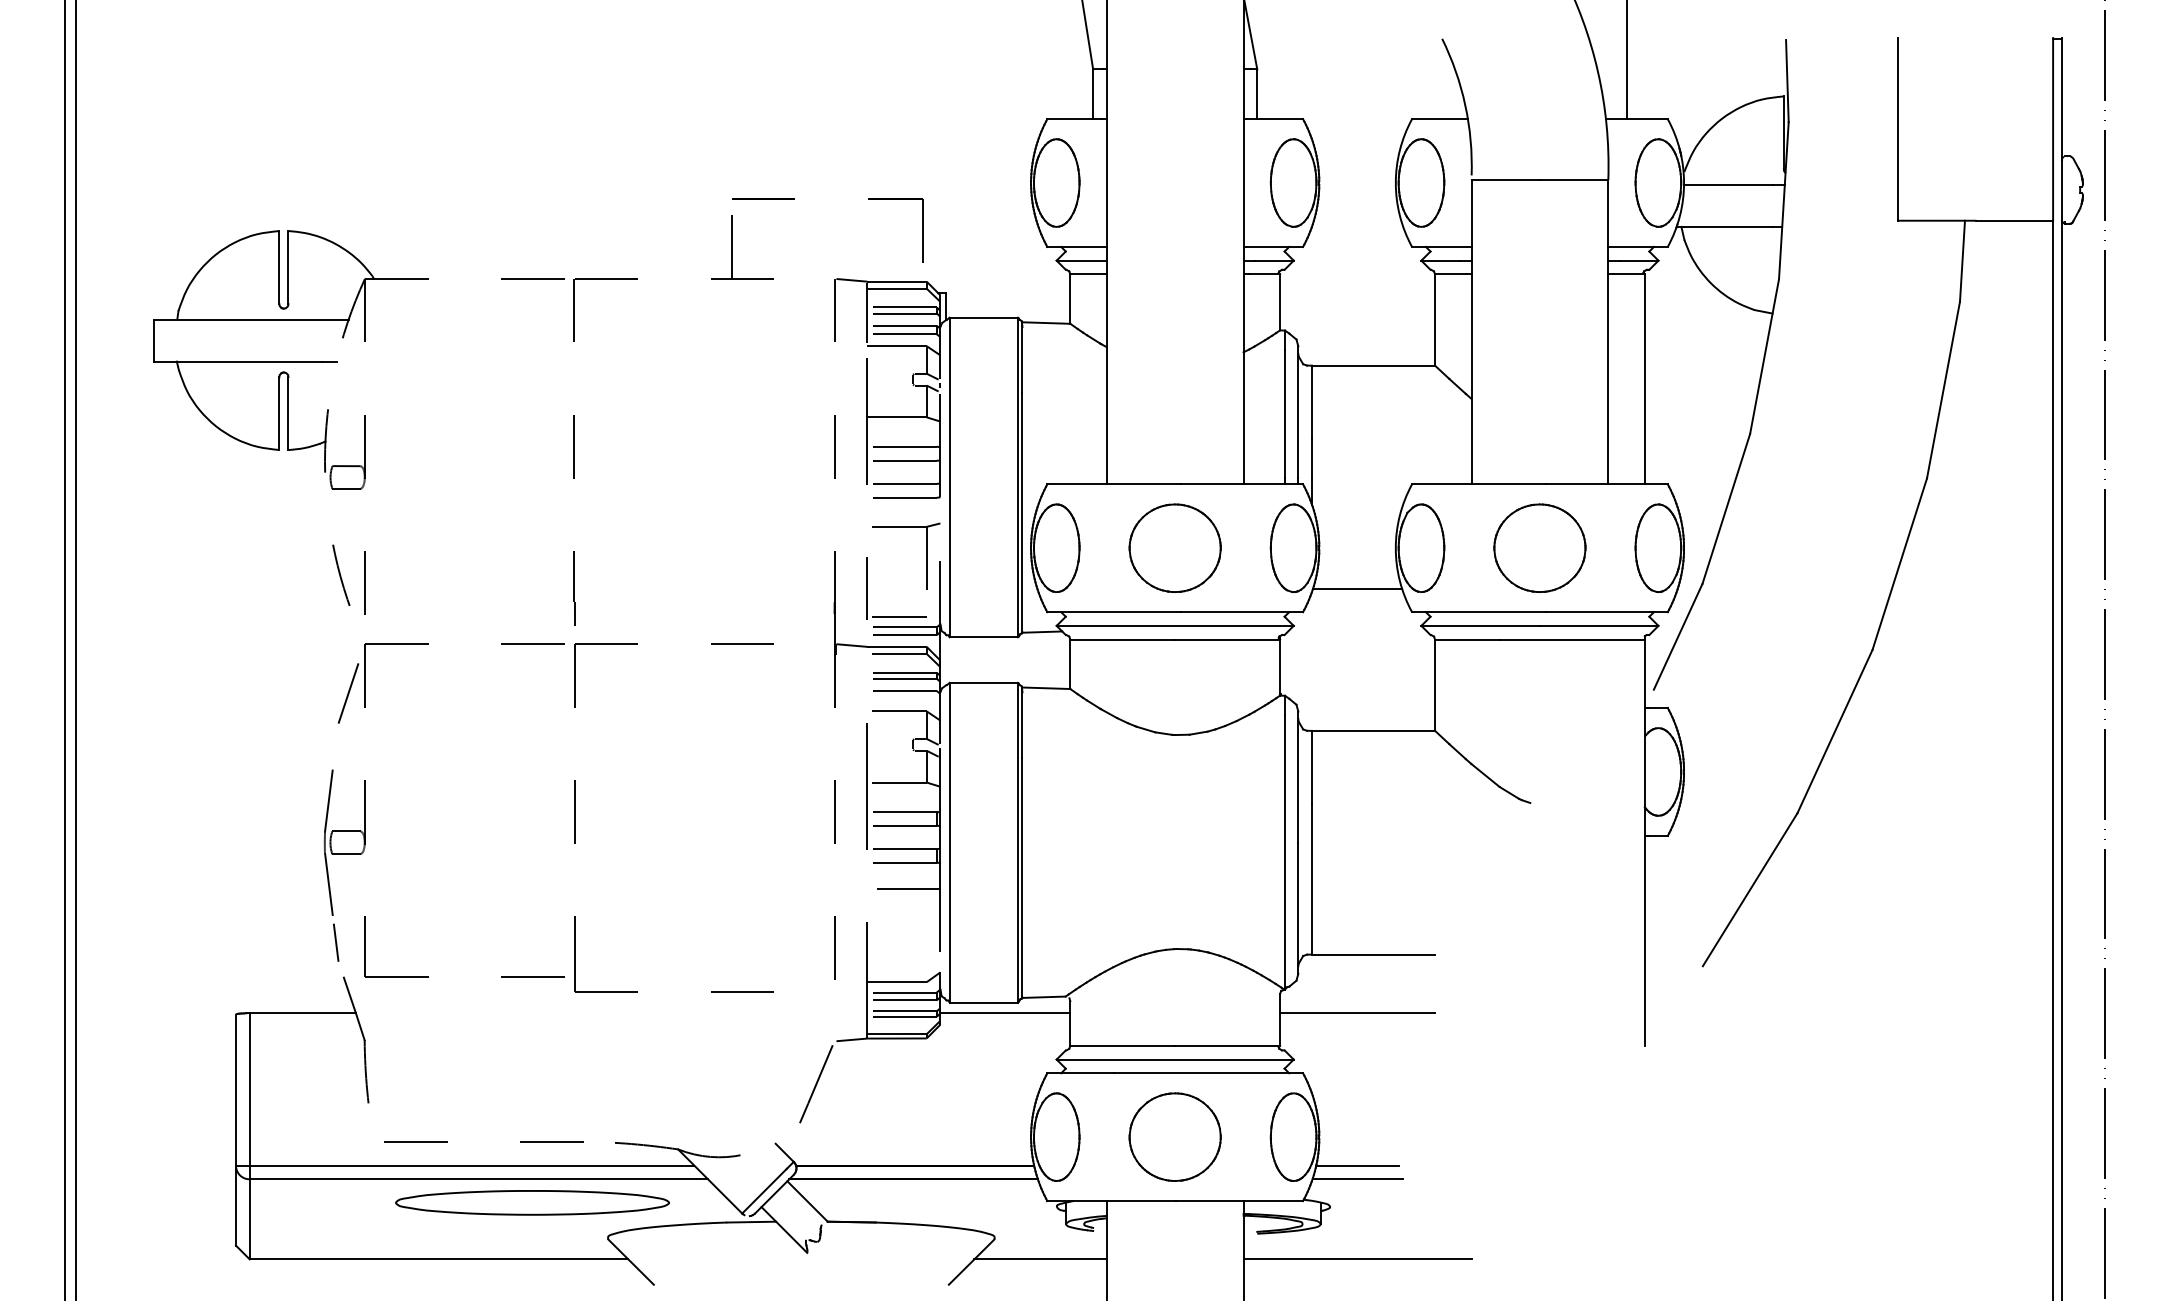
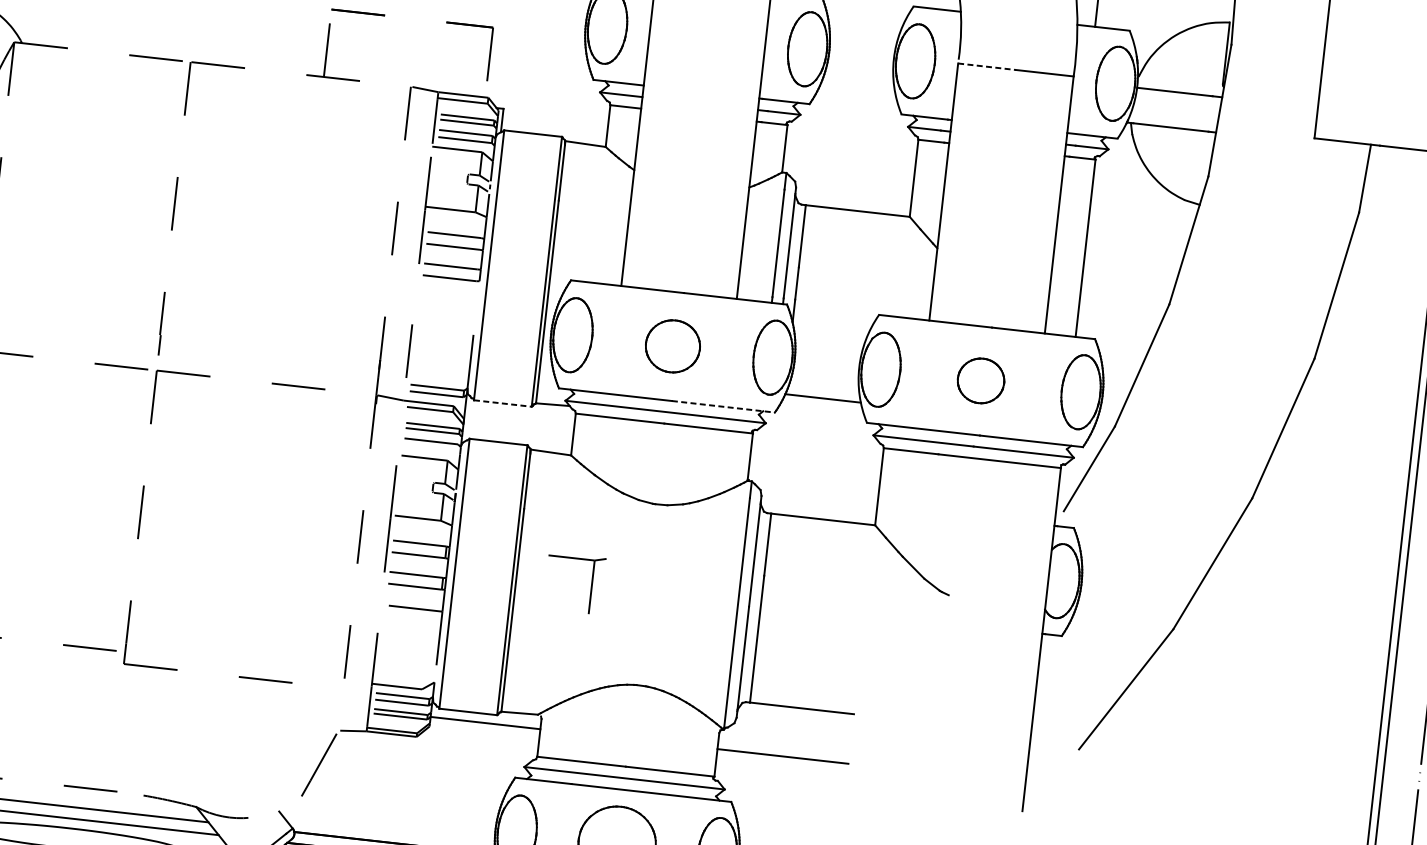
line: (1506, 179) -> (987, 66), solid -> dashed
part: (1174, 547) -> (672, 345), size x0.7
part: (1539, 547) -> (980, 380), size x0.6
part: (926, 555) -> (591, 584), moved
line: (1242, 612) -> (723, 407), solid -> dashed
line: (899, 616) -> (433, 377), removed
line: (984, 637) -> (503, 403), solid -> dashed

